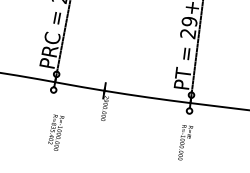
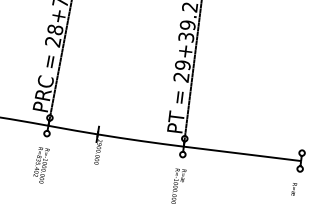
text: (56, 132) -> (41, 165), moved

